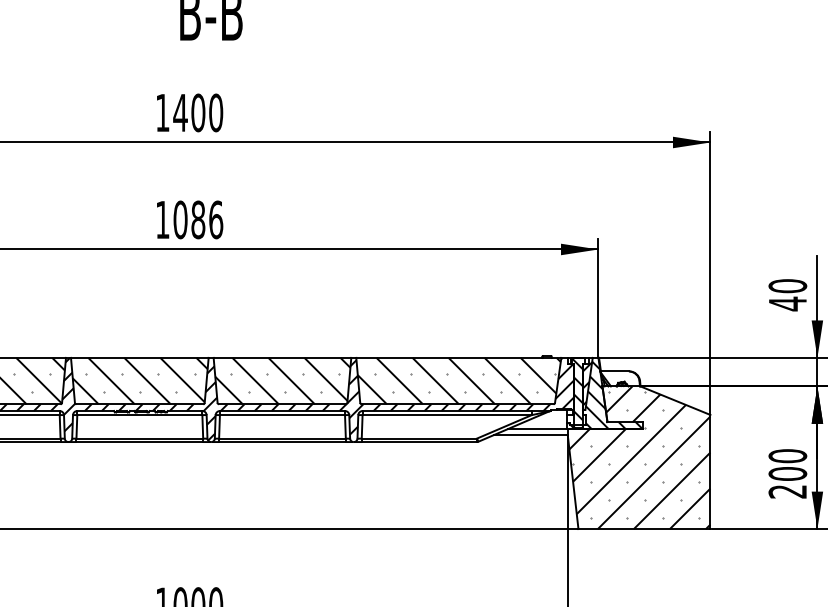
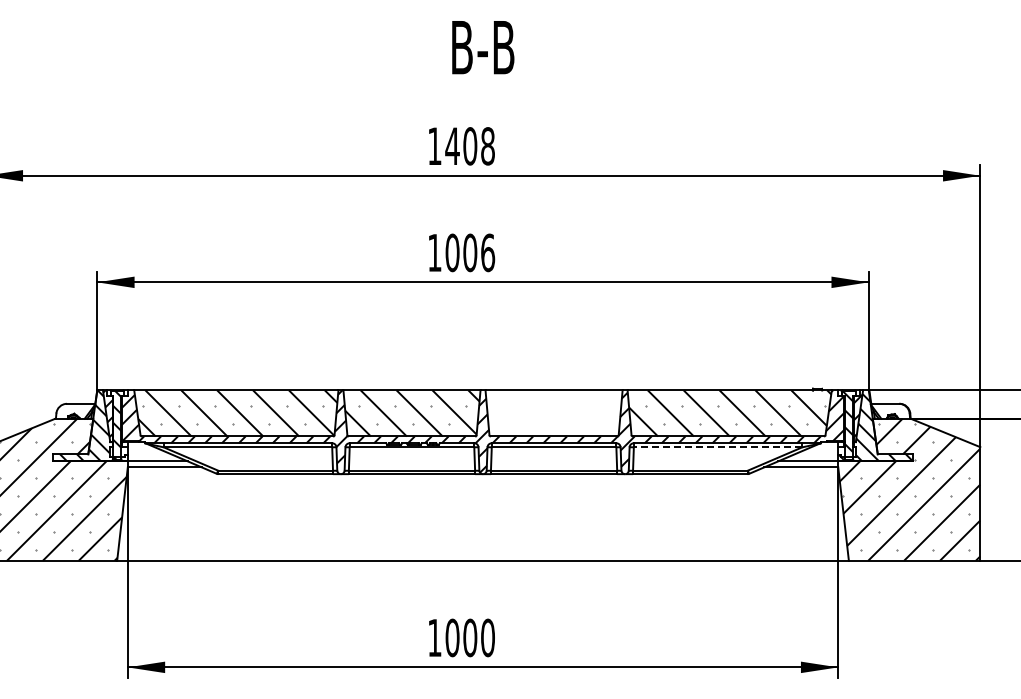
text: (215, 113) -> (487, 146), 1400 -> 1408
text: (198, 219) -> (470, 252), 1086 -> 1006
hatch: (282, 381) -> (554, 413), removed
line: (446, 415) -> (717, 447), solid -> dashed

